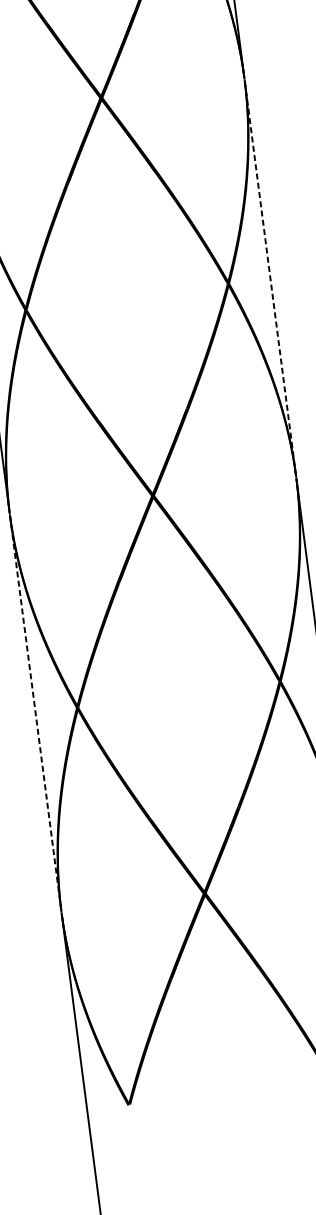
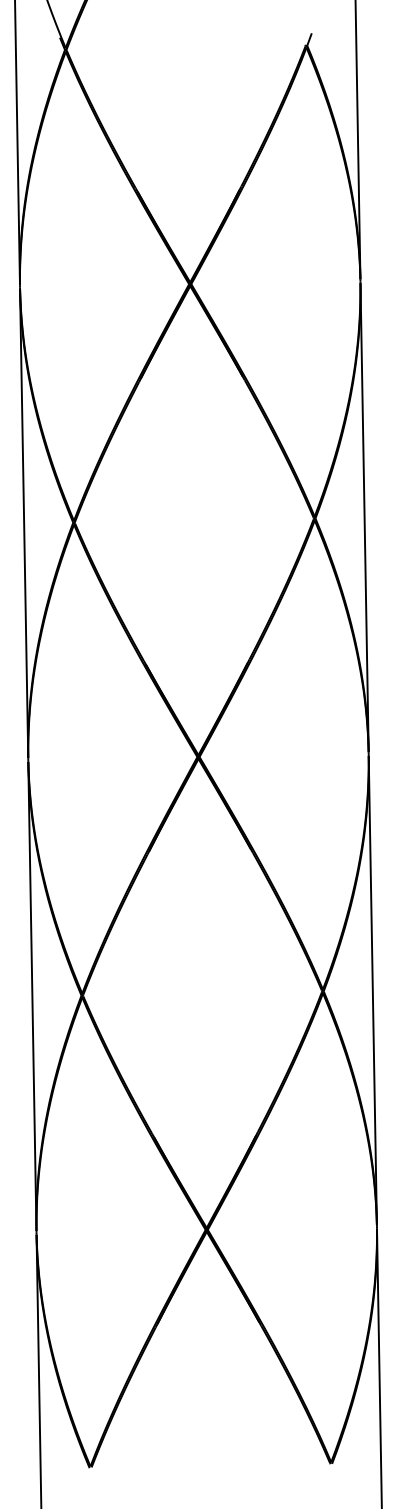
line: (270, 278) -> (364, 517), dashed -> solid
line: (35, 713) -> (32, 996), dashed -> solid

